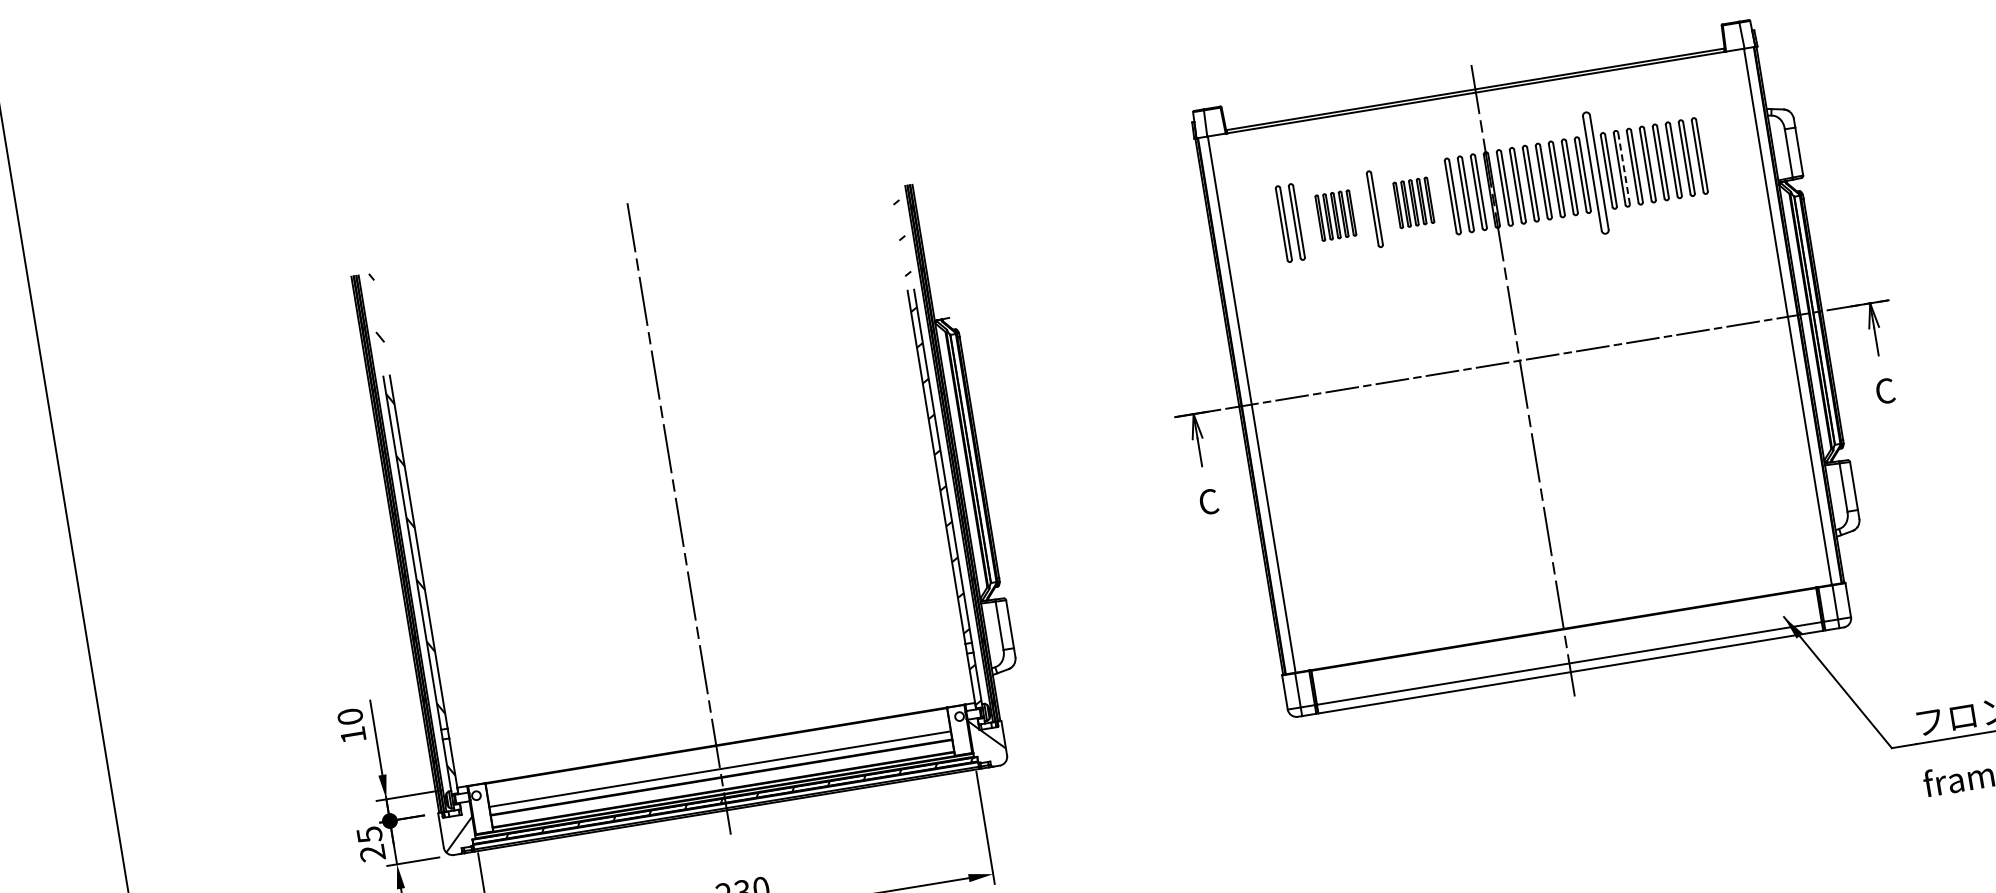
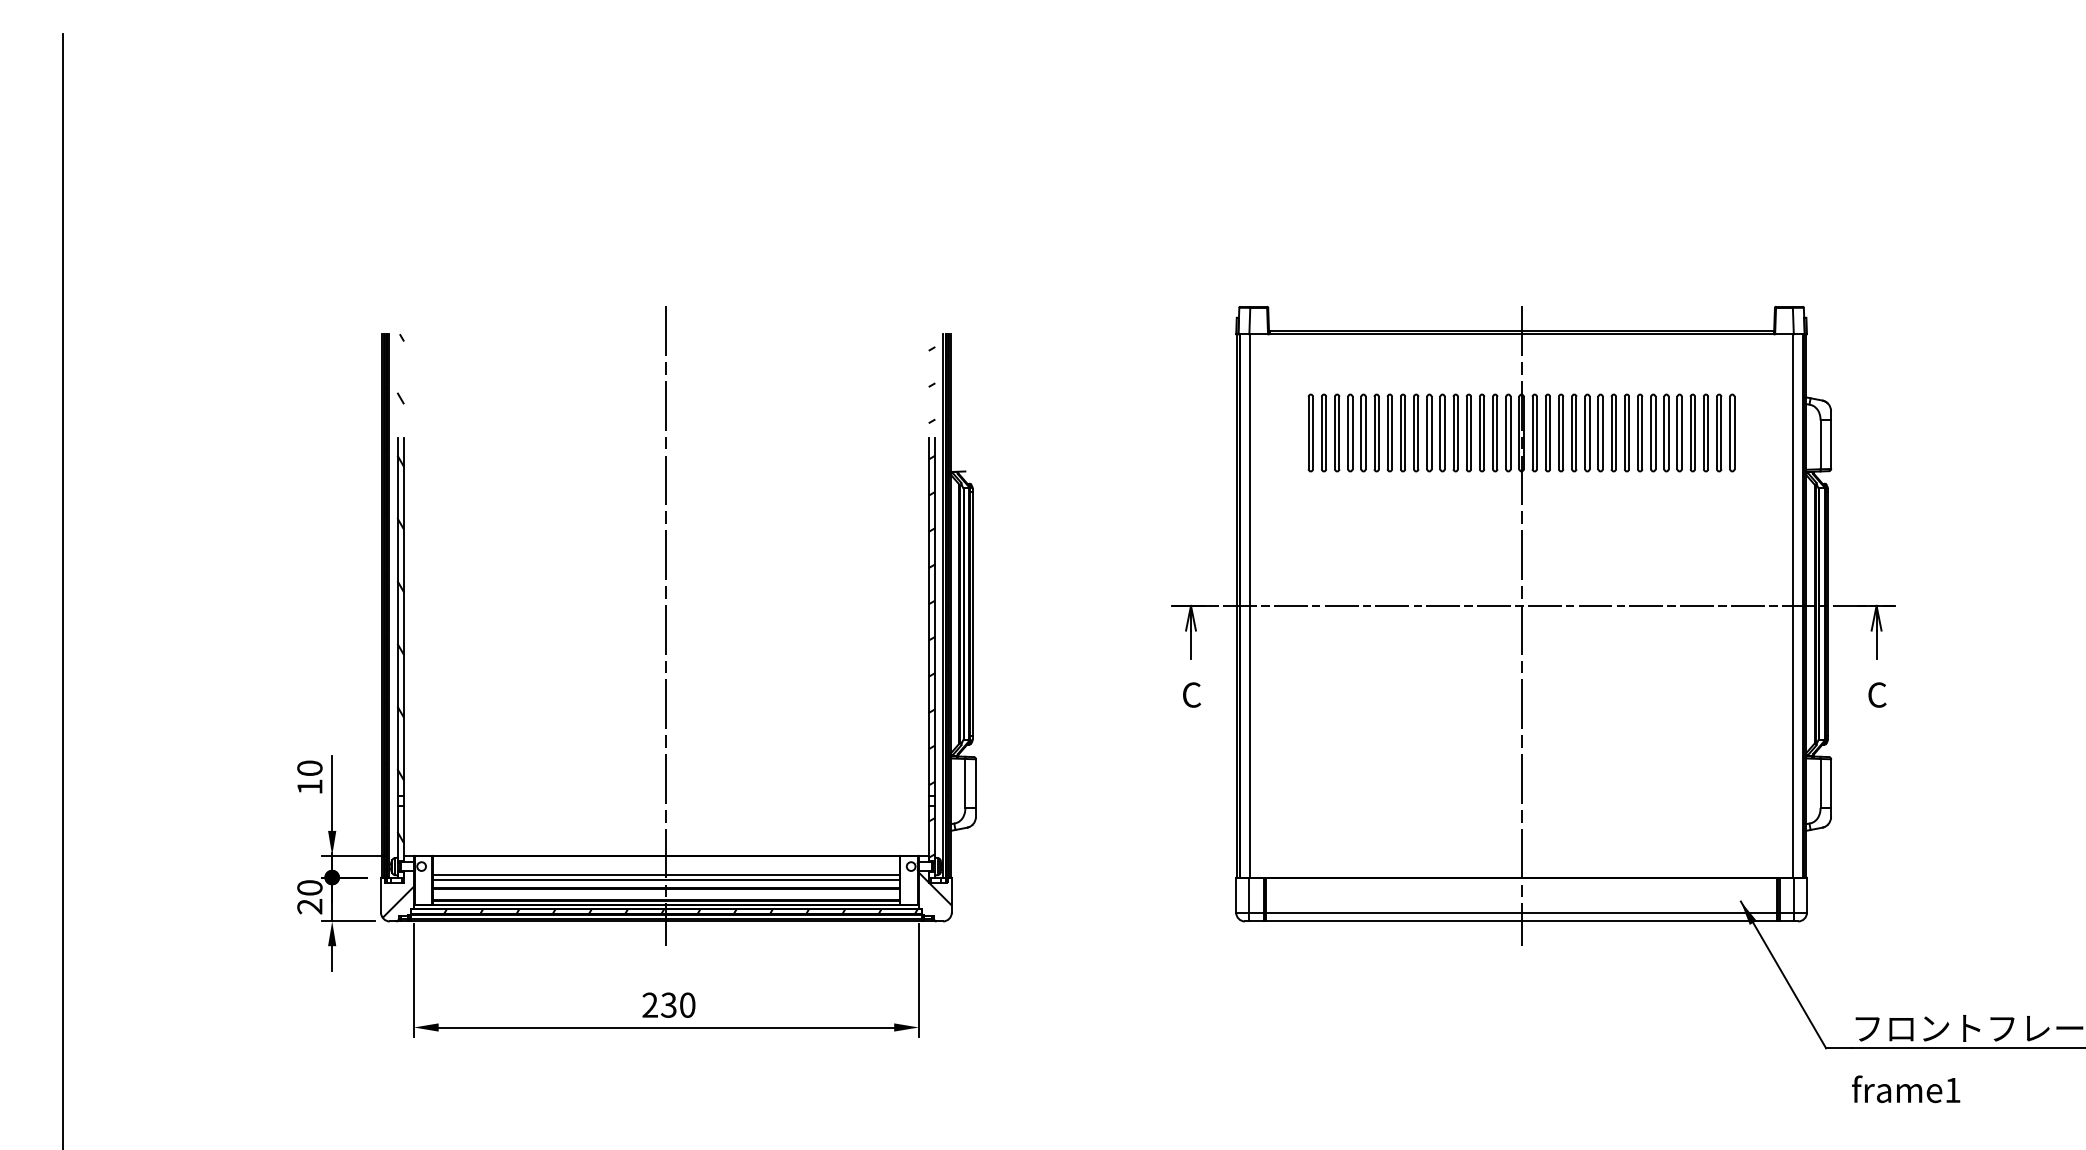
line: (1624, 168) -> (1655, 433), dashed -> solid
part: (1595, 172) -> (1626, 432), size x0.62
part: (1413, 202) -> (1442, 432), size x1.67
part: (1335, 215) -> (1363, 432), size x1.67
line: (719, 764) -> (666, 875), added
text: (369, 835) -> (309, 888), 25 -> 20

